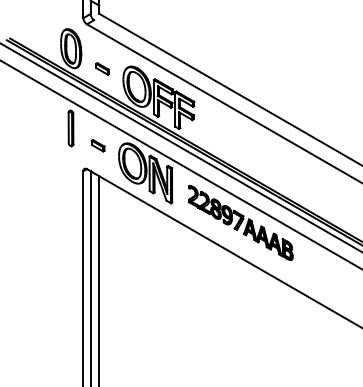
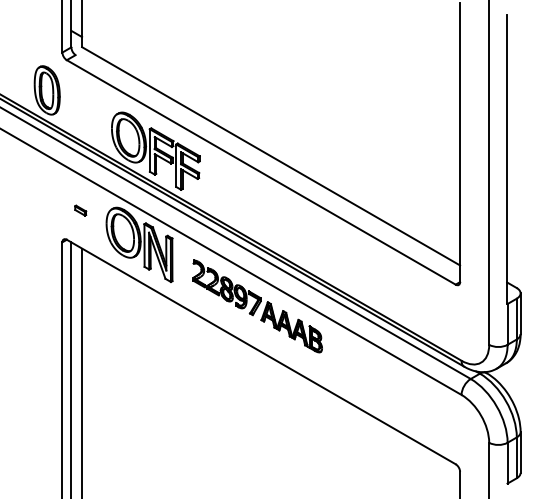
part: (102, 68) -> (85, 115), removed
part: (70, 128) -> (46, 189), removed
part: (98, 145) -> (80, 210), size x0.7

